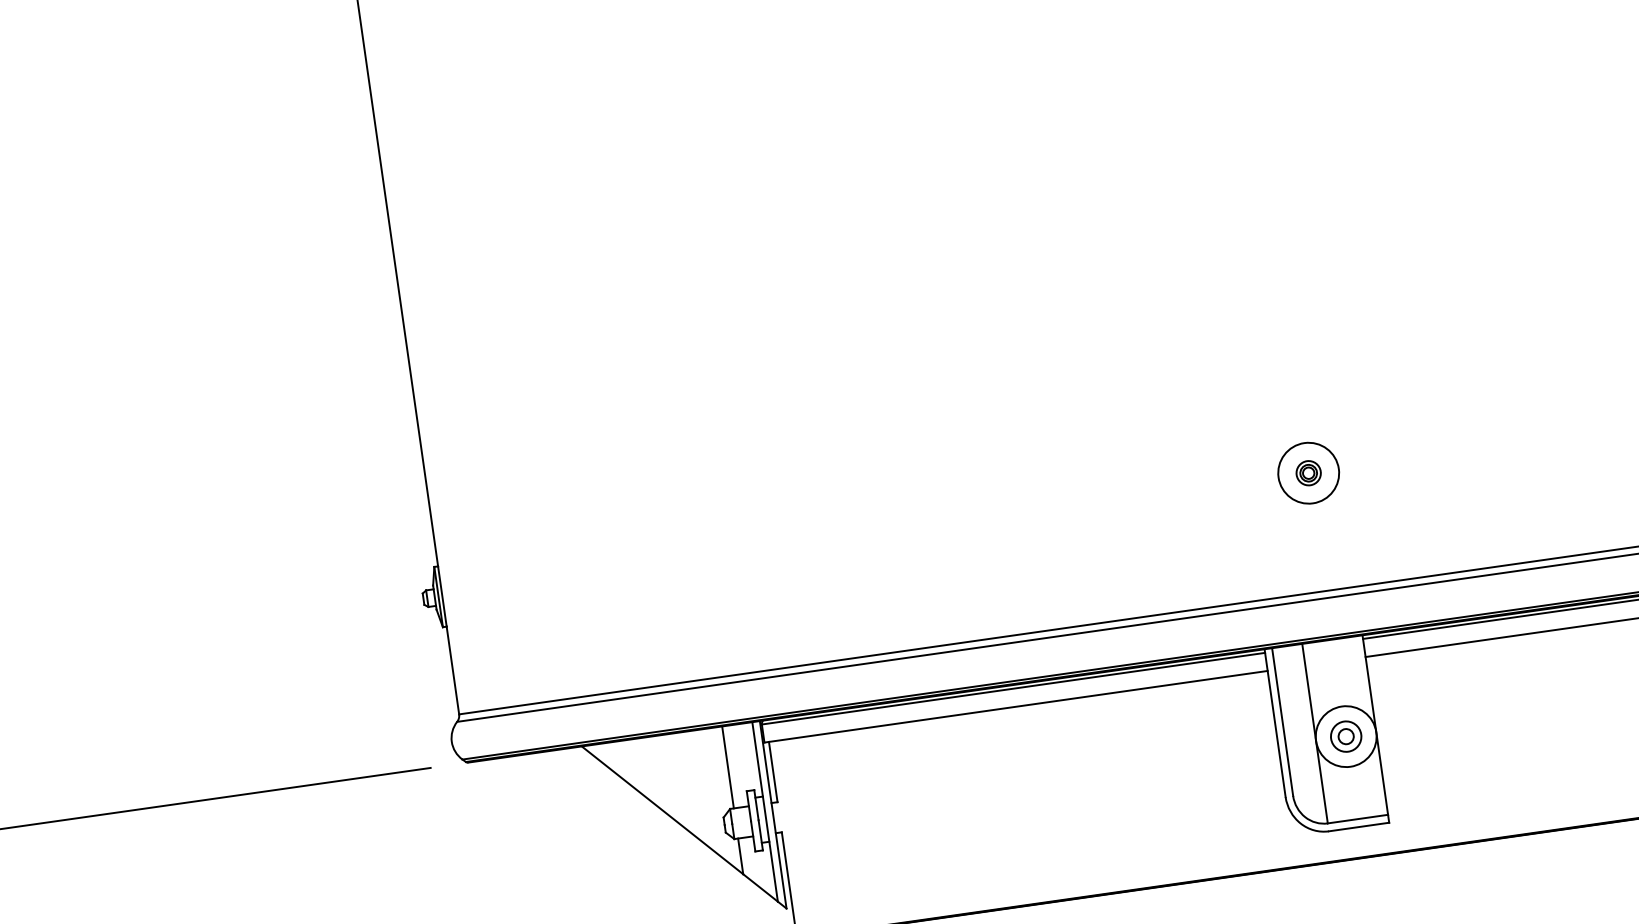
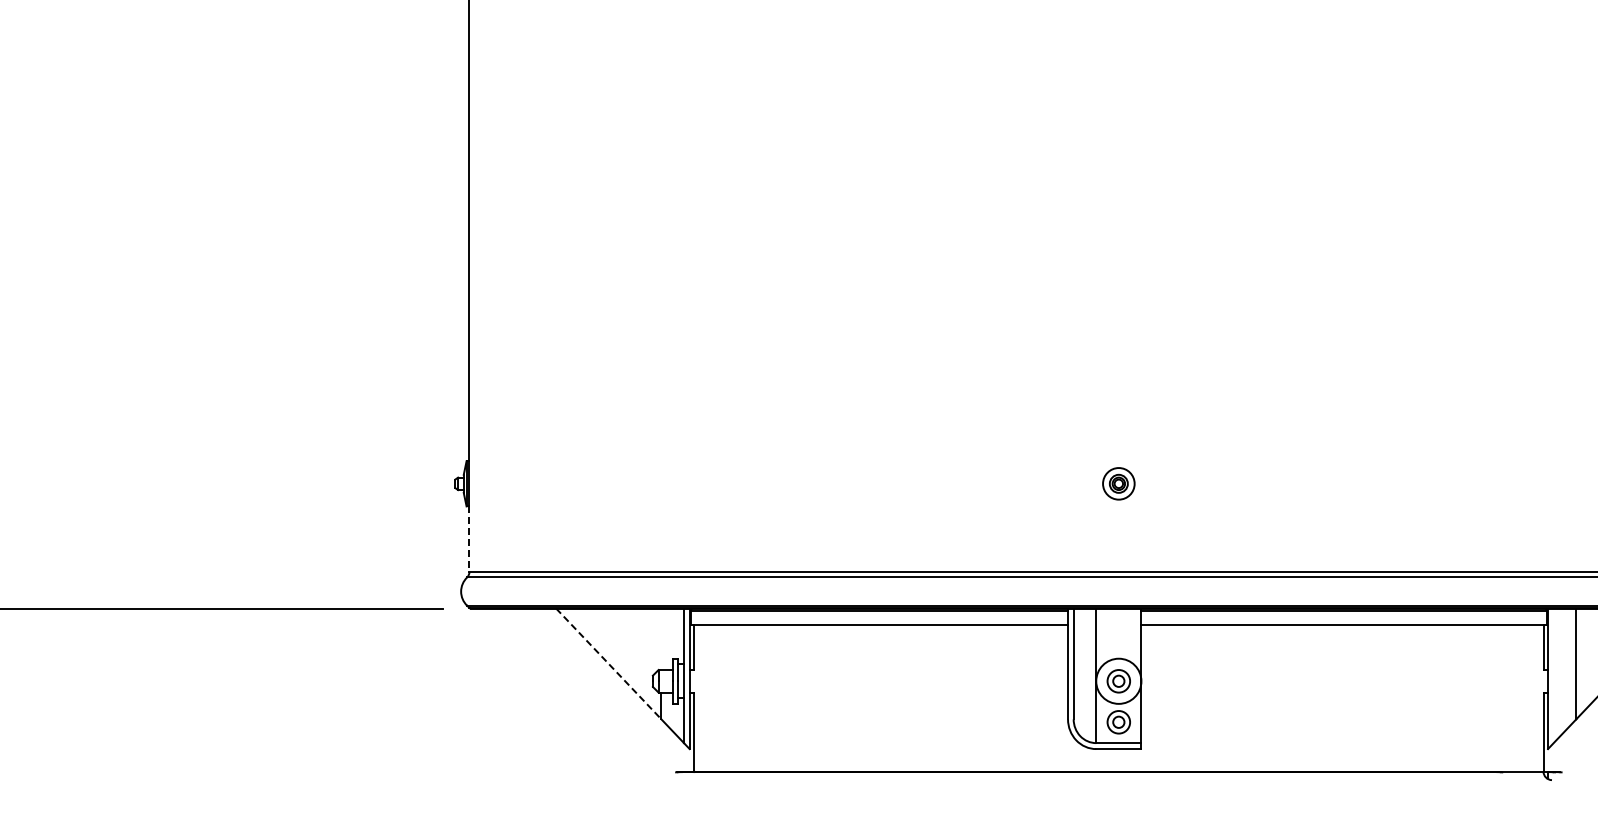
circle: (1308, 472) -> (1118, 483), size x0.7
line: (453, 670) -> (469, 539), solid -> dashed
line: (728, 767) -> (661, 639), removed
part: (1353, 791) -> (1118, 722), added
line: (663, 810) -> (609, 664), solid -> dashed

